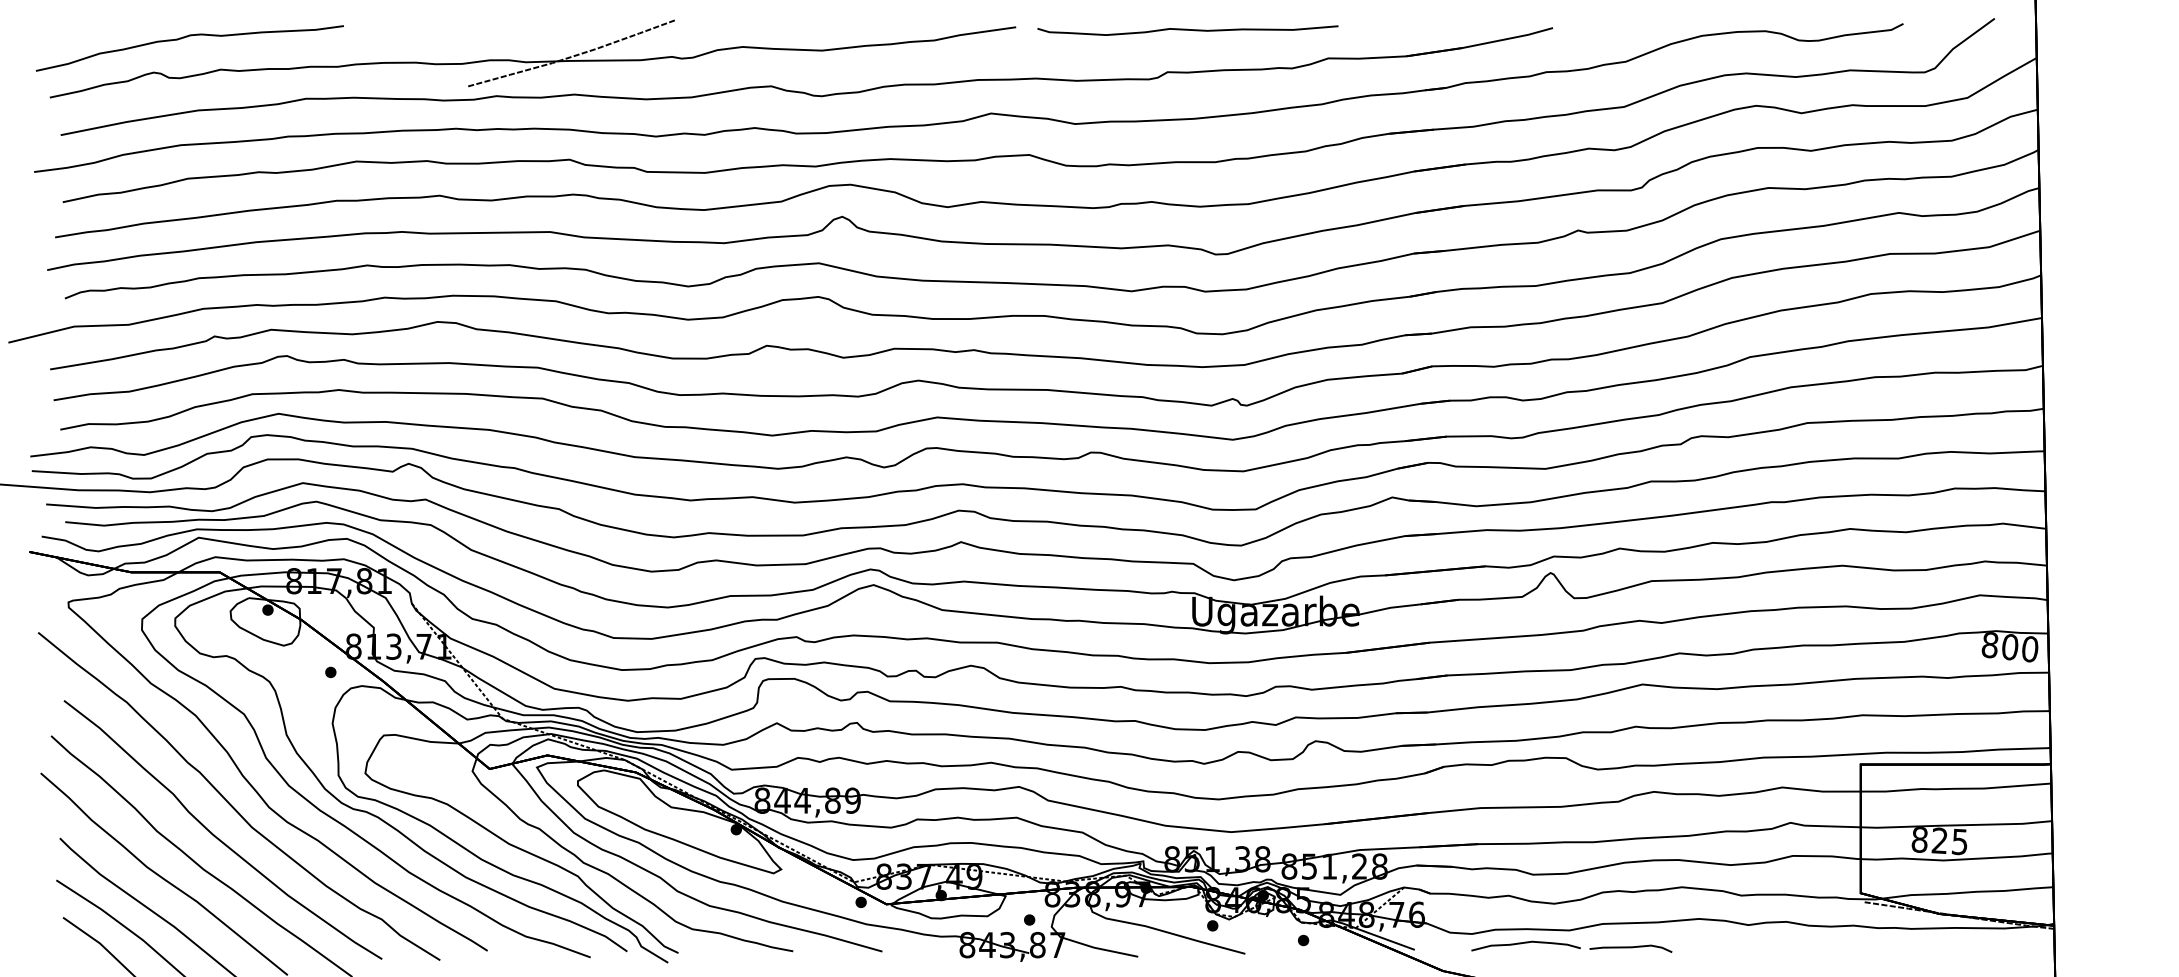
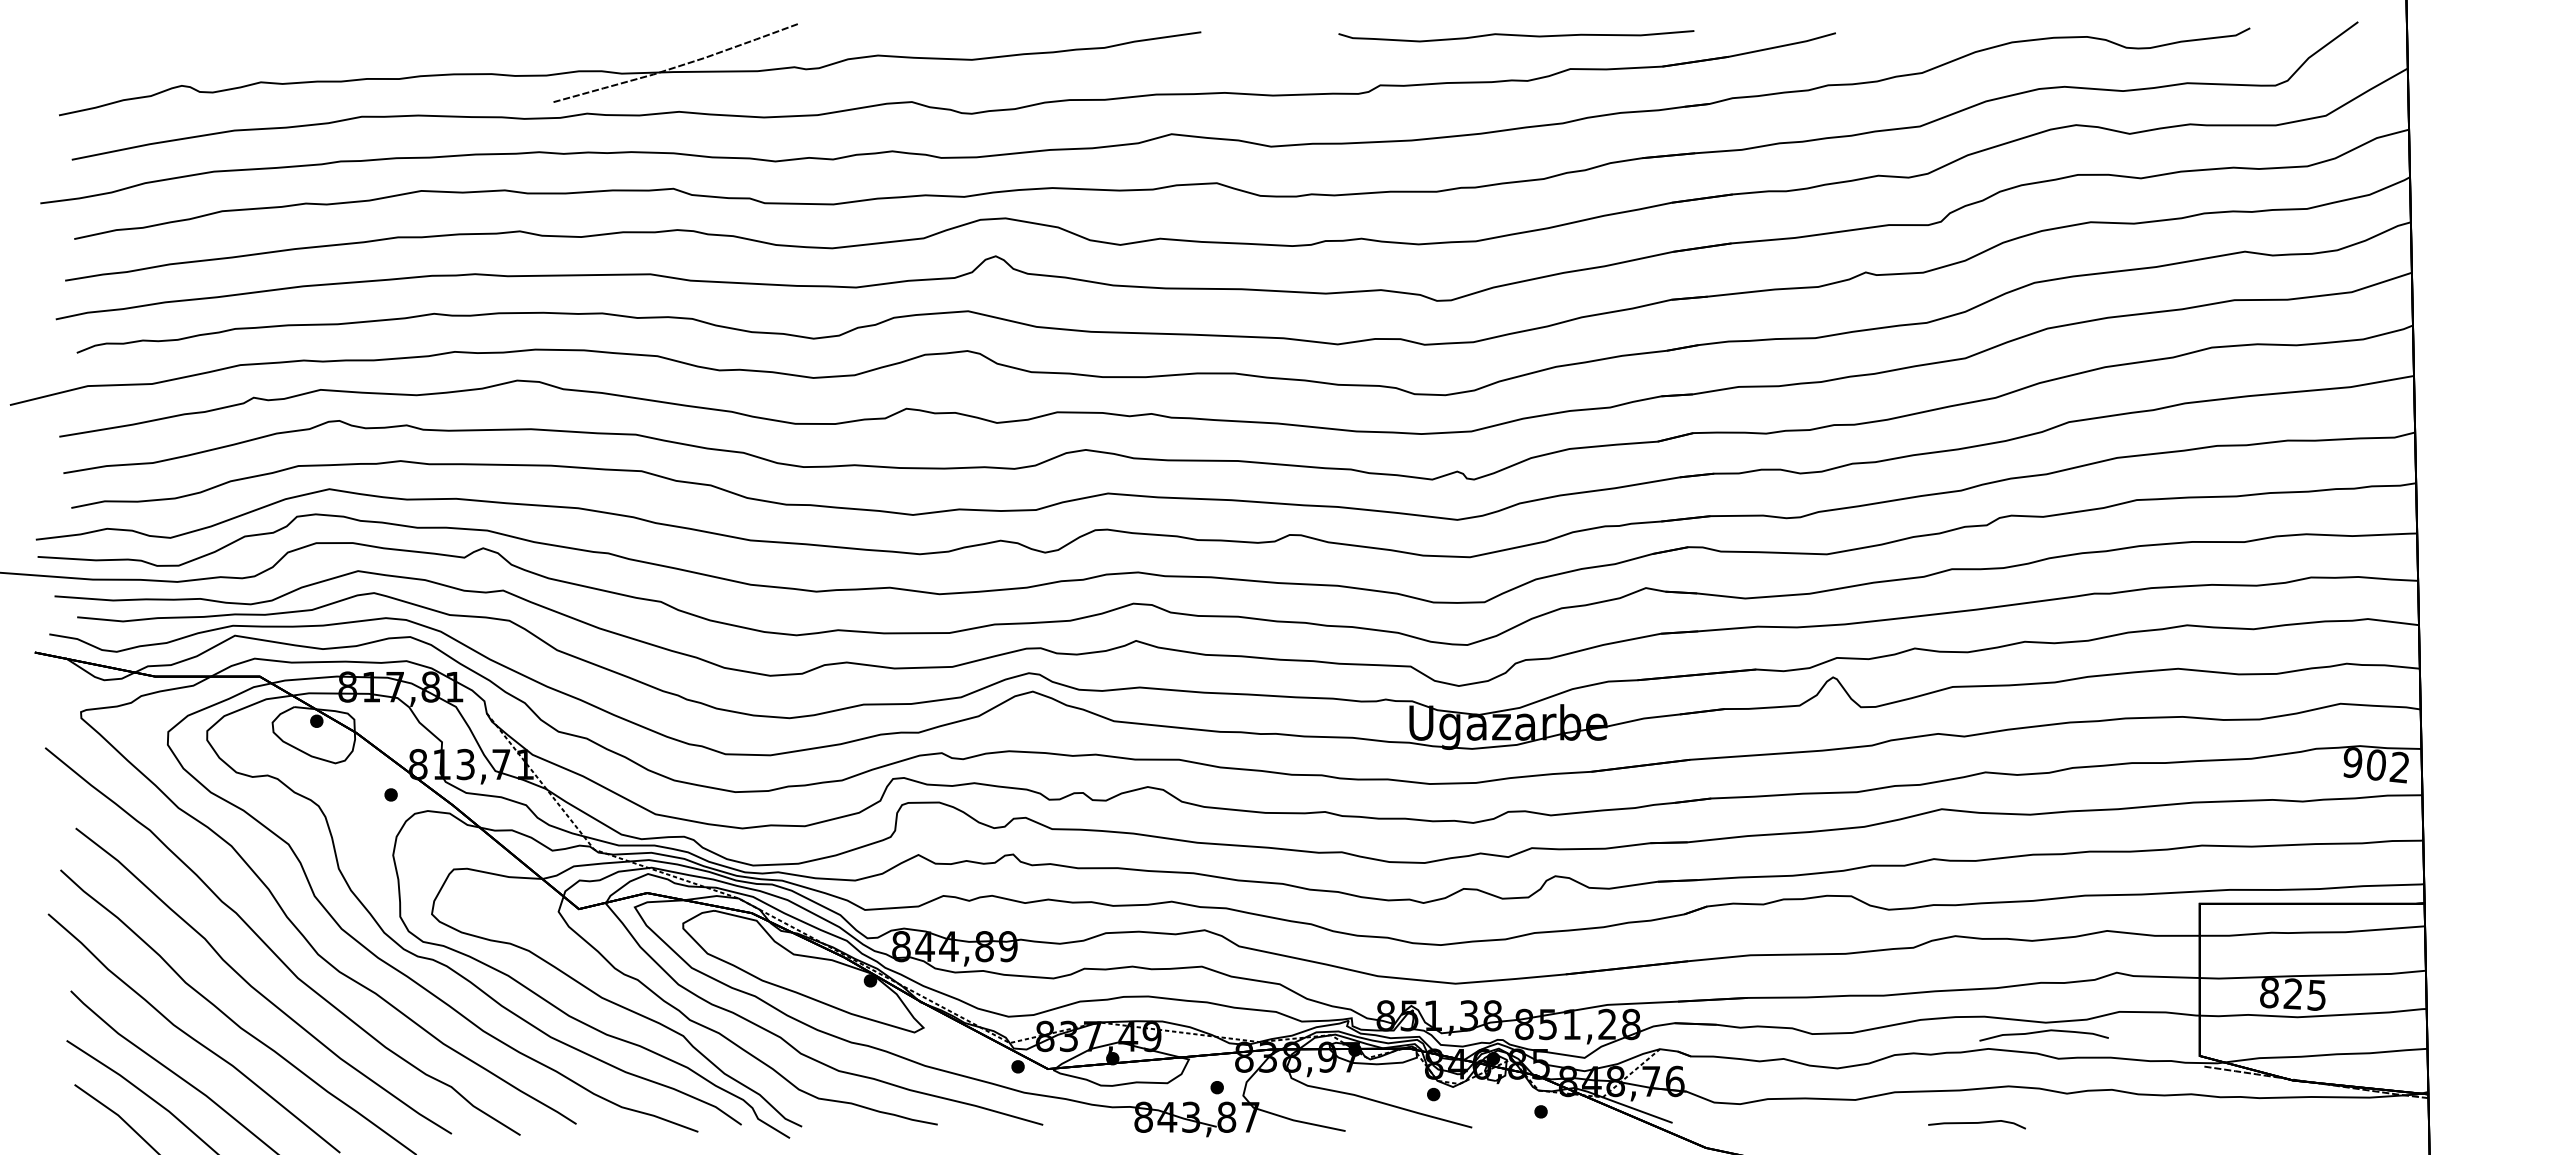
curve: (1188, 30) -> (1516, 36), moved
curve: (186, 37) -> (220, 44), removed
text: (2009, 647) -> (2375, 765), 800 -> 902
curve: (1525, 943) -> (2043, 1032), moved
curve: (1630, 947) -> (1976, 1123), moved

